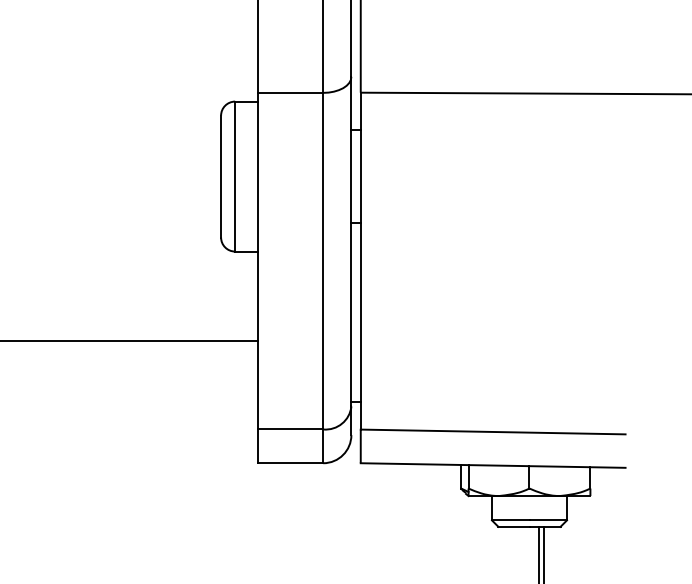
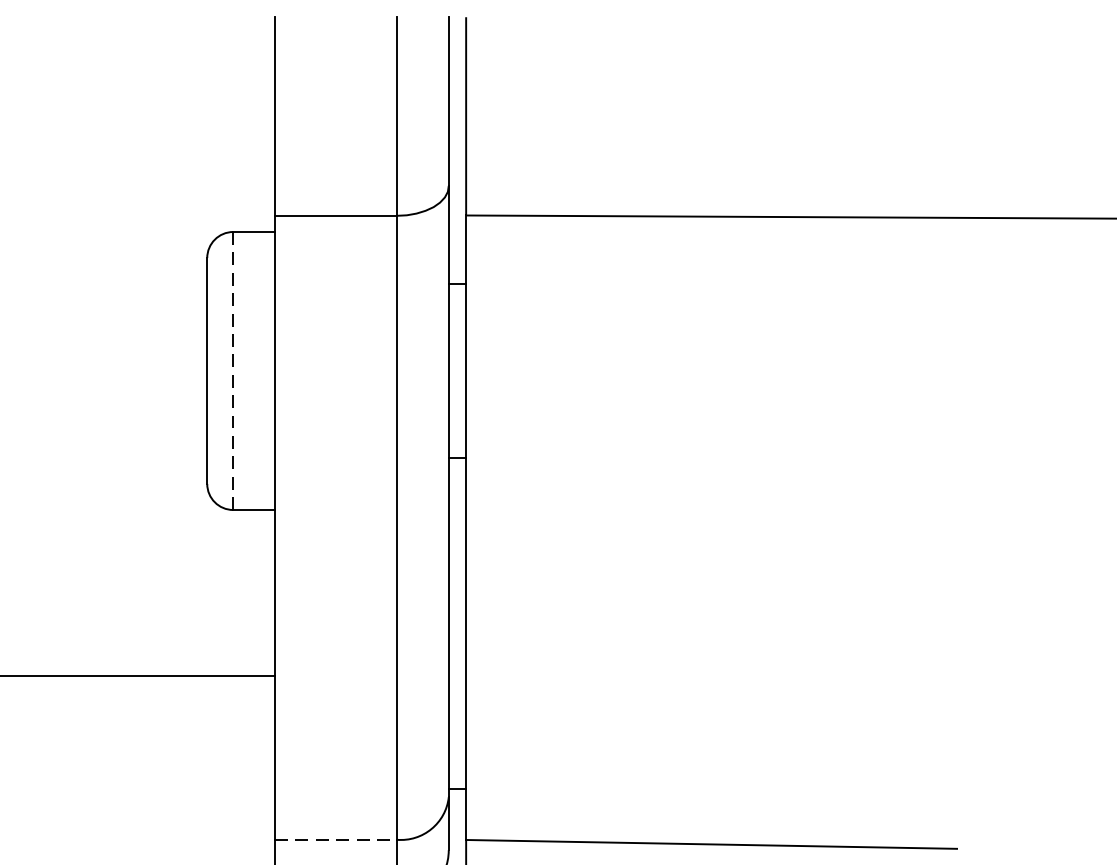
line: (235, 176) -> (233, 370), solid -> dashed
line: (290, 429) -> (335, 839), solid -> dashed

